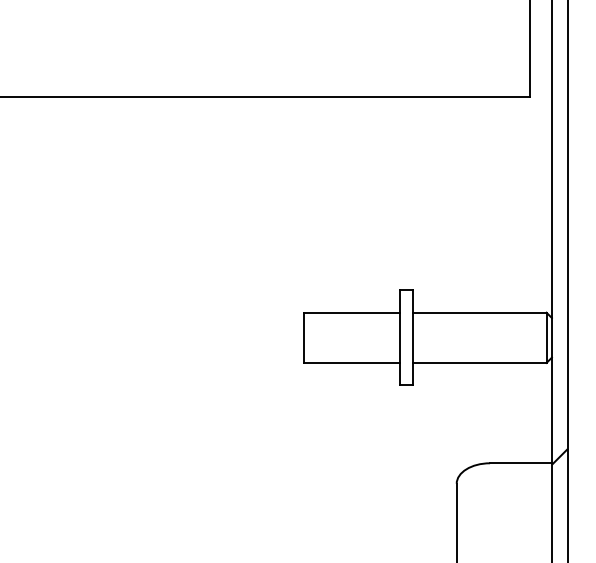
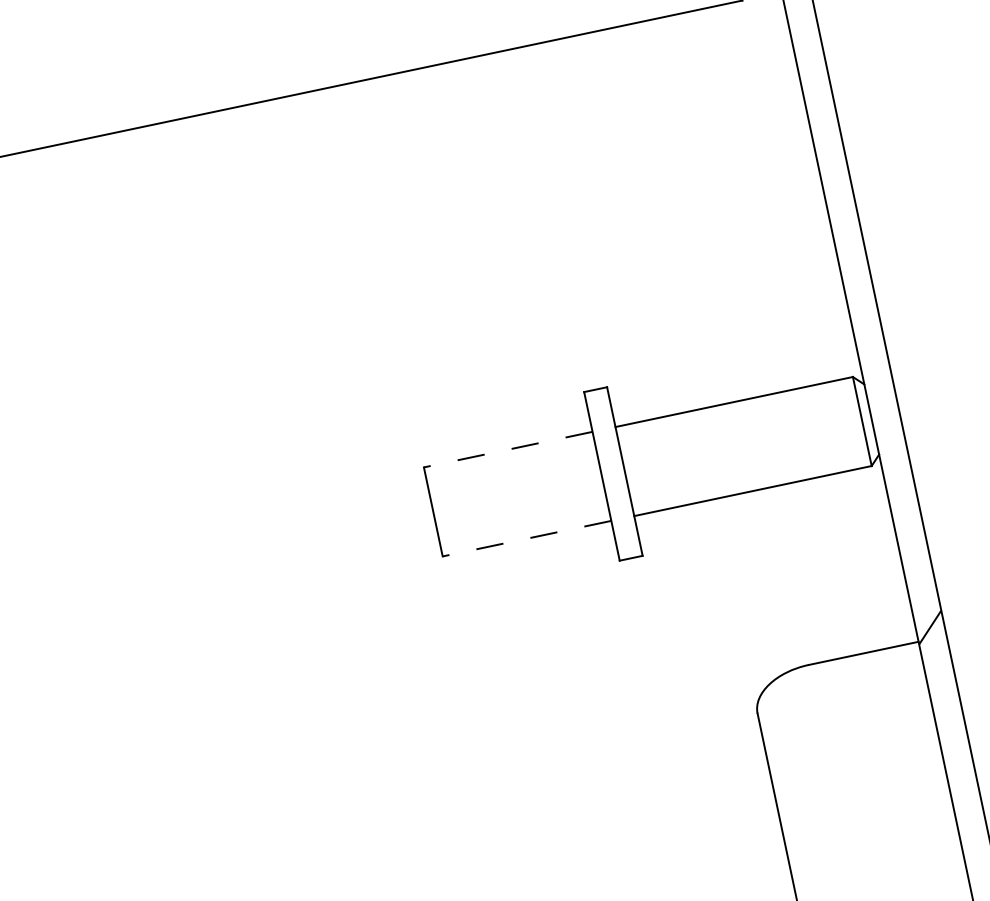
line: (352, 312) -> (508, 449), solid -> dashed
line: (352, 362) -> (527, 537), solid -> dashed

